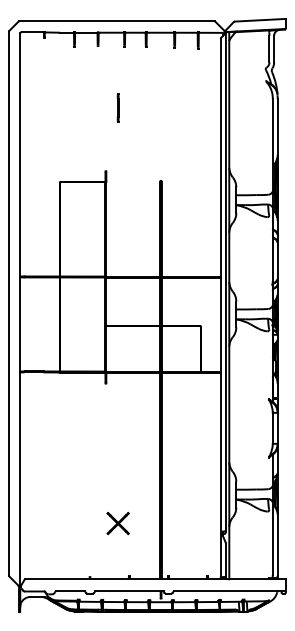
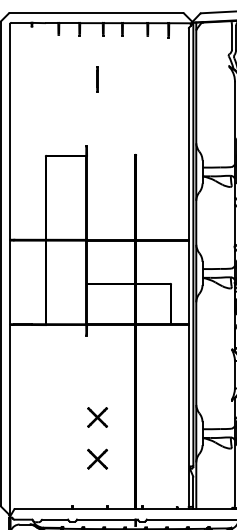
line: (117, 107) -> (96, 78), moved
part: (117, 476) -> (96, 417), added

